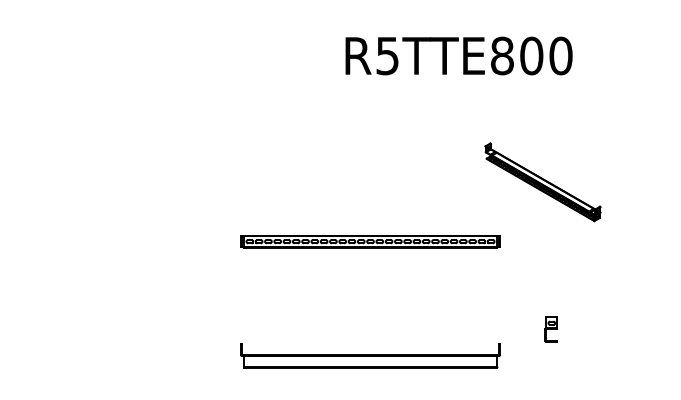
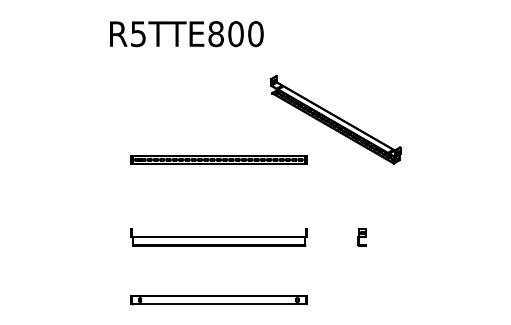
text: (458, 56) -> (186, 34), moved
part: (542, 182) -> (335, 119), size x1.67
part: (550, 329) -> (361, 237), moved

